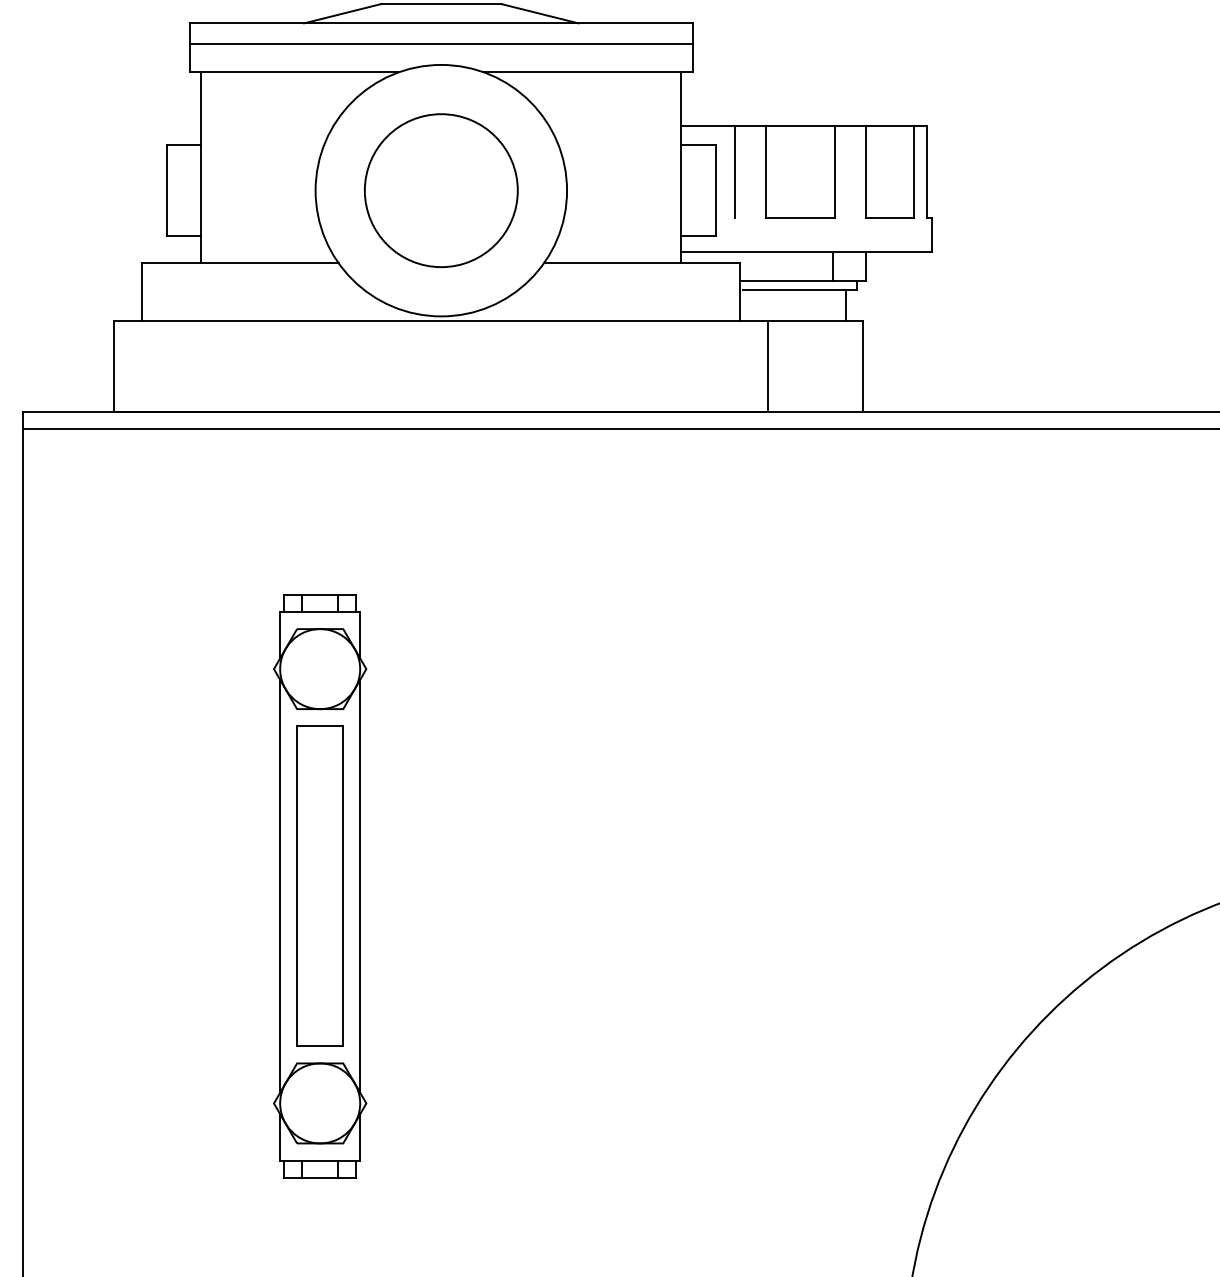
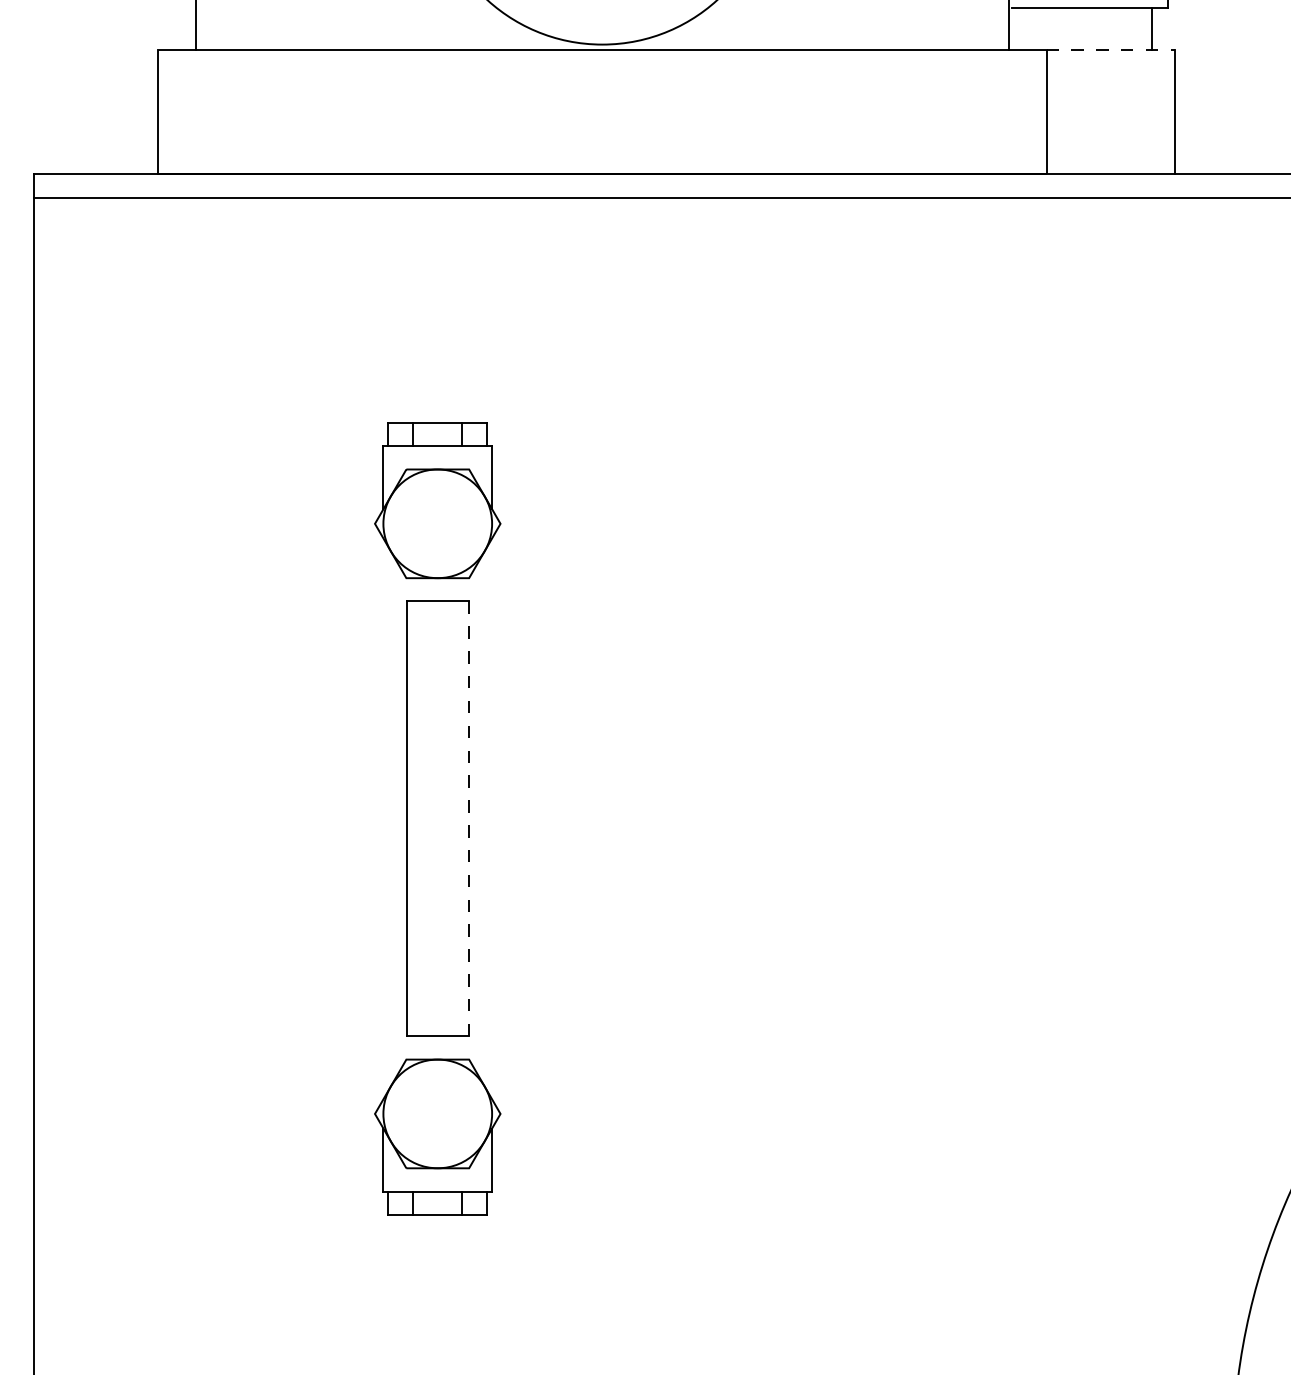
line: (816, 320) -> (1112, 50), solid -> dashed
line: (280, 885) -> (383, 817), removed
line: (343, 885) -> (469, 817), solid -> dashed
line: (360, 885) -> (492, 817), removed

